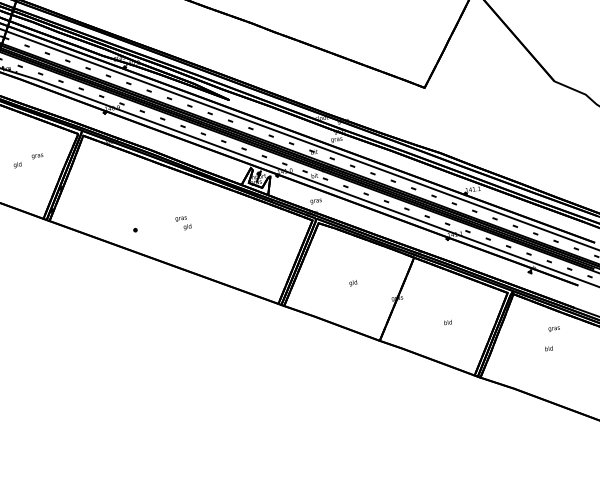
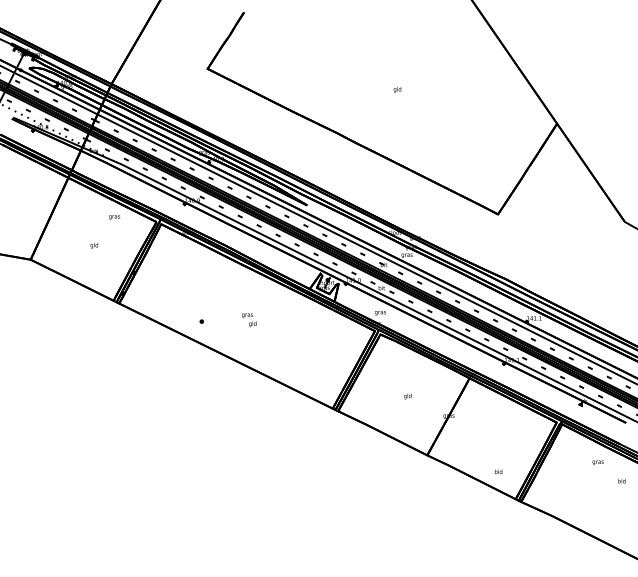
text: (37, 156) -> (114, 217), moved
text: (447, 322) -> (498, 471), moved
text: (548, 349) -> (621, 481), moved

